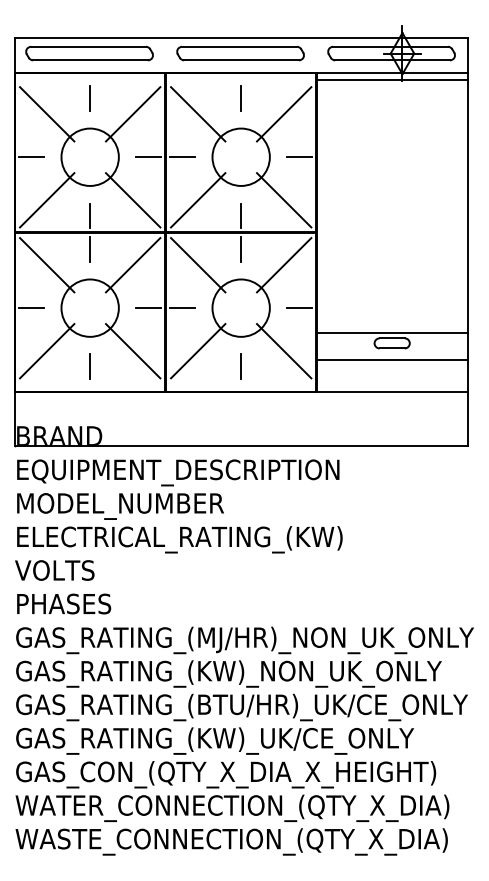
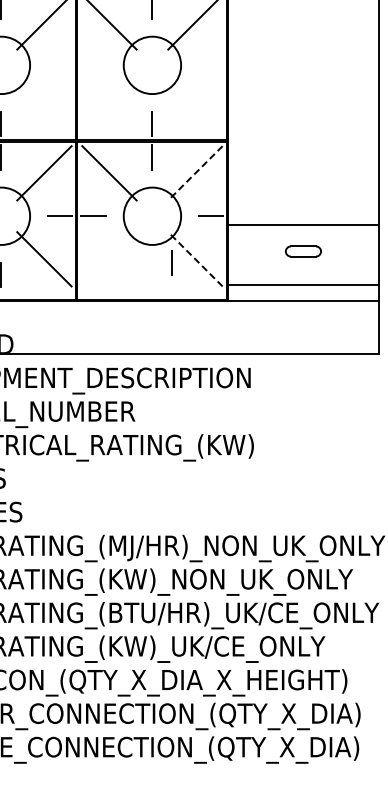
line: (148, 157) -> (59, 65), removed
line: (182, 157) -> (93, 65), removed
line: (299, 157) -> (210, 65), removed
line: (132, 200) -> (43, 108), removed
line: (198, 200) -> (109, 108), removed
line: (283, 200) -> (194, 108), removed
line: (283, 265) -> (194, 173), solid -> dashed
line: (391, 332) -> (302, 224), moved
line: (283, 350) -> (194, 258), solid -> dashed
line: (198, 351) -> (109, 259), removed
line: (391, 360) -> (302, 284), moved
line: (240, 366) -> (171, 262), moved

